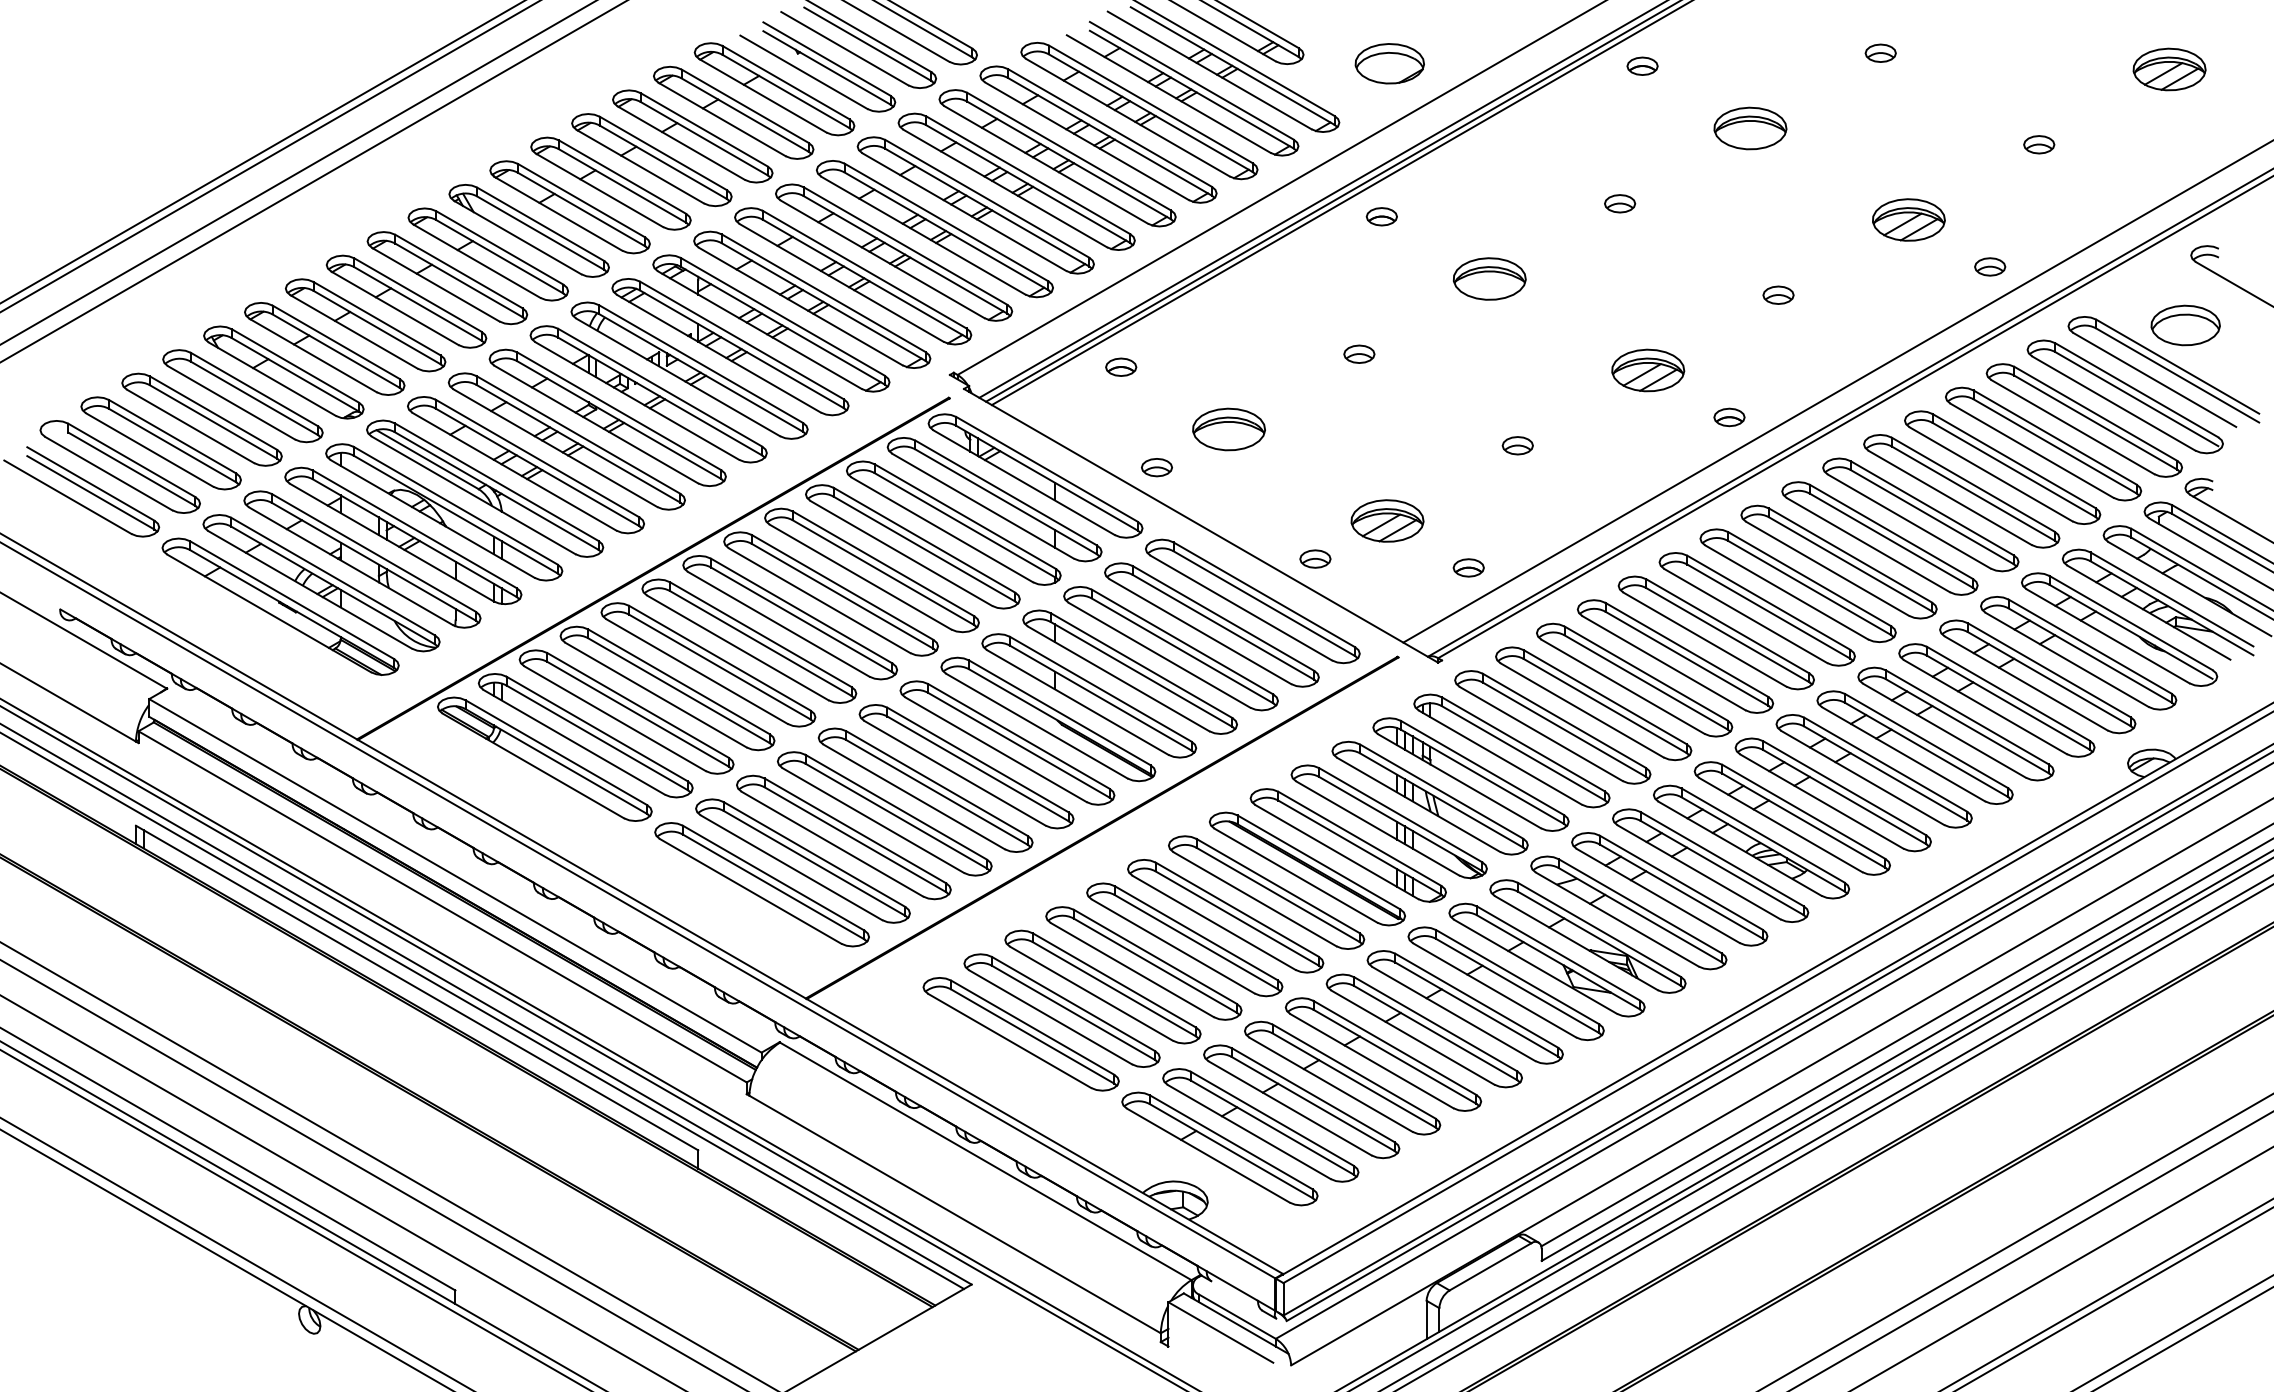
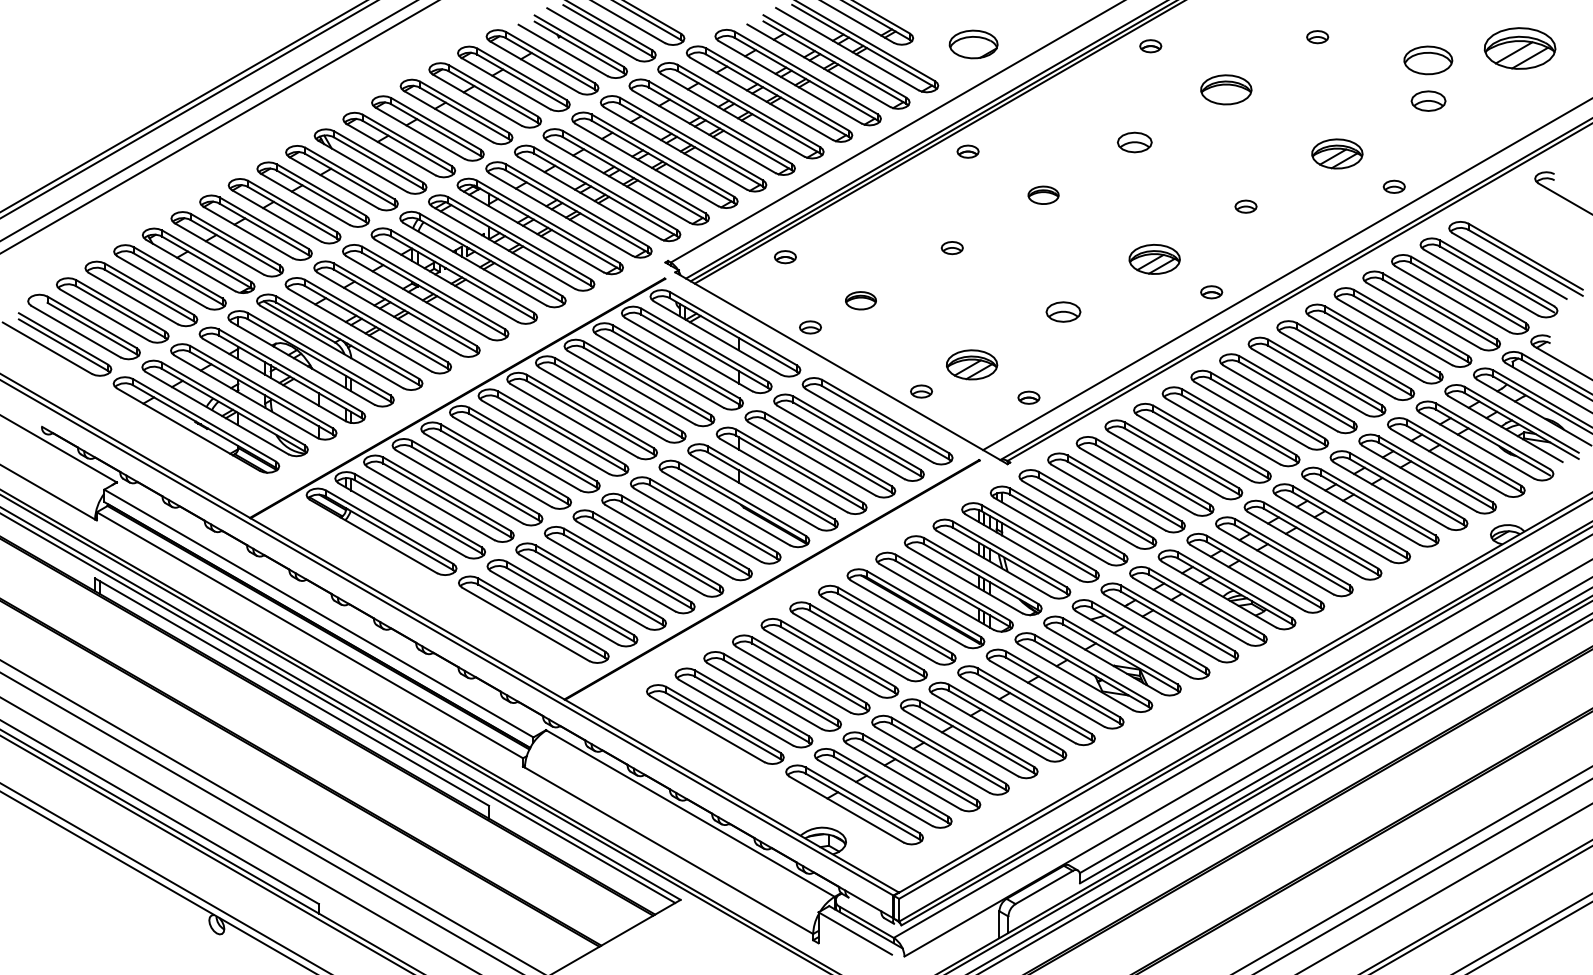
part: (2169, 69) -> (1519, 48), size x1.4
part: (2039, 144) -> (1428, 101), size x1.6
part: (1620, 203) -> (1135, 142), size x1.6
part: (1489, 278) -> (1043, 194), size x0.6
part: (2185, 325) -> (1428, 60), moved
part: (1228, 429) -> (860, 300), size x0.6
part: (1517, 445) -> (1063, 311), size x1.6

